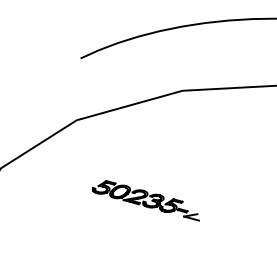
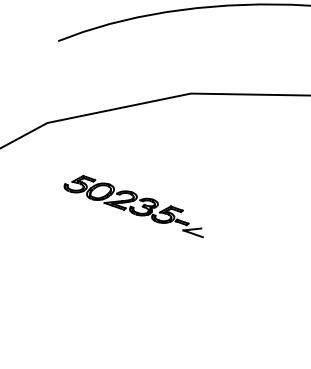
part: (145, 200) -> (133, 205), moved

